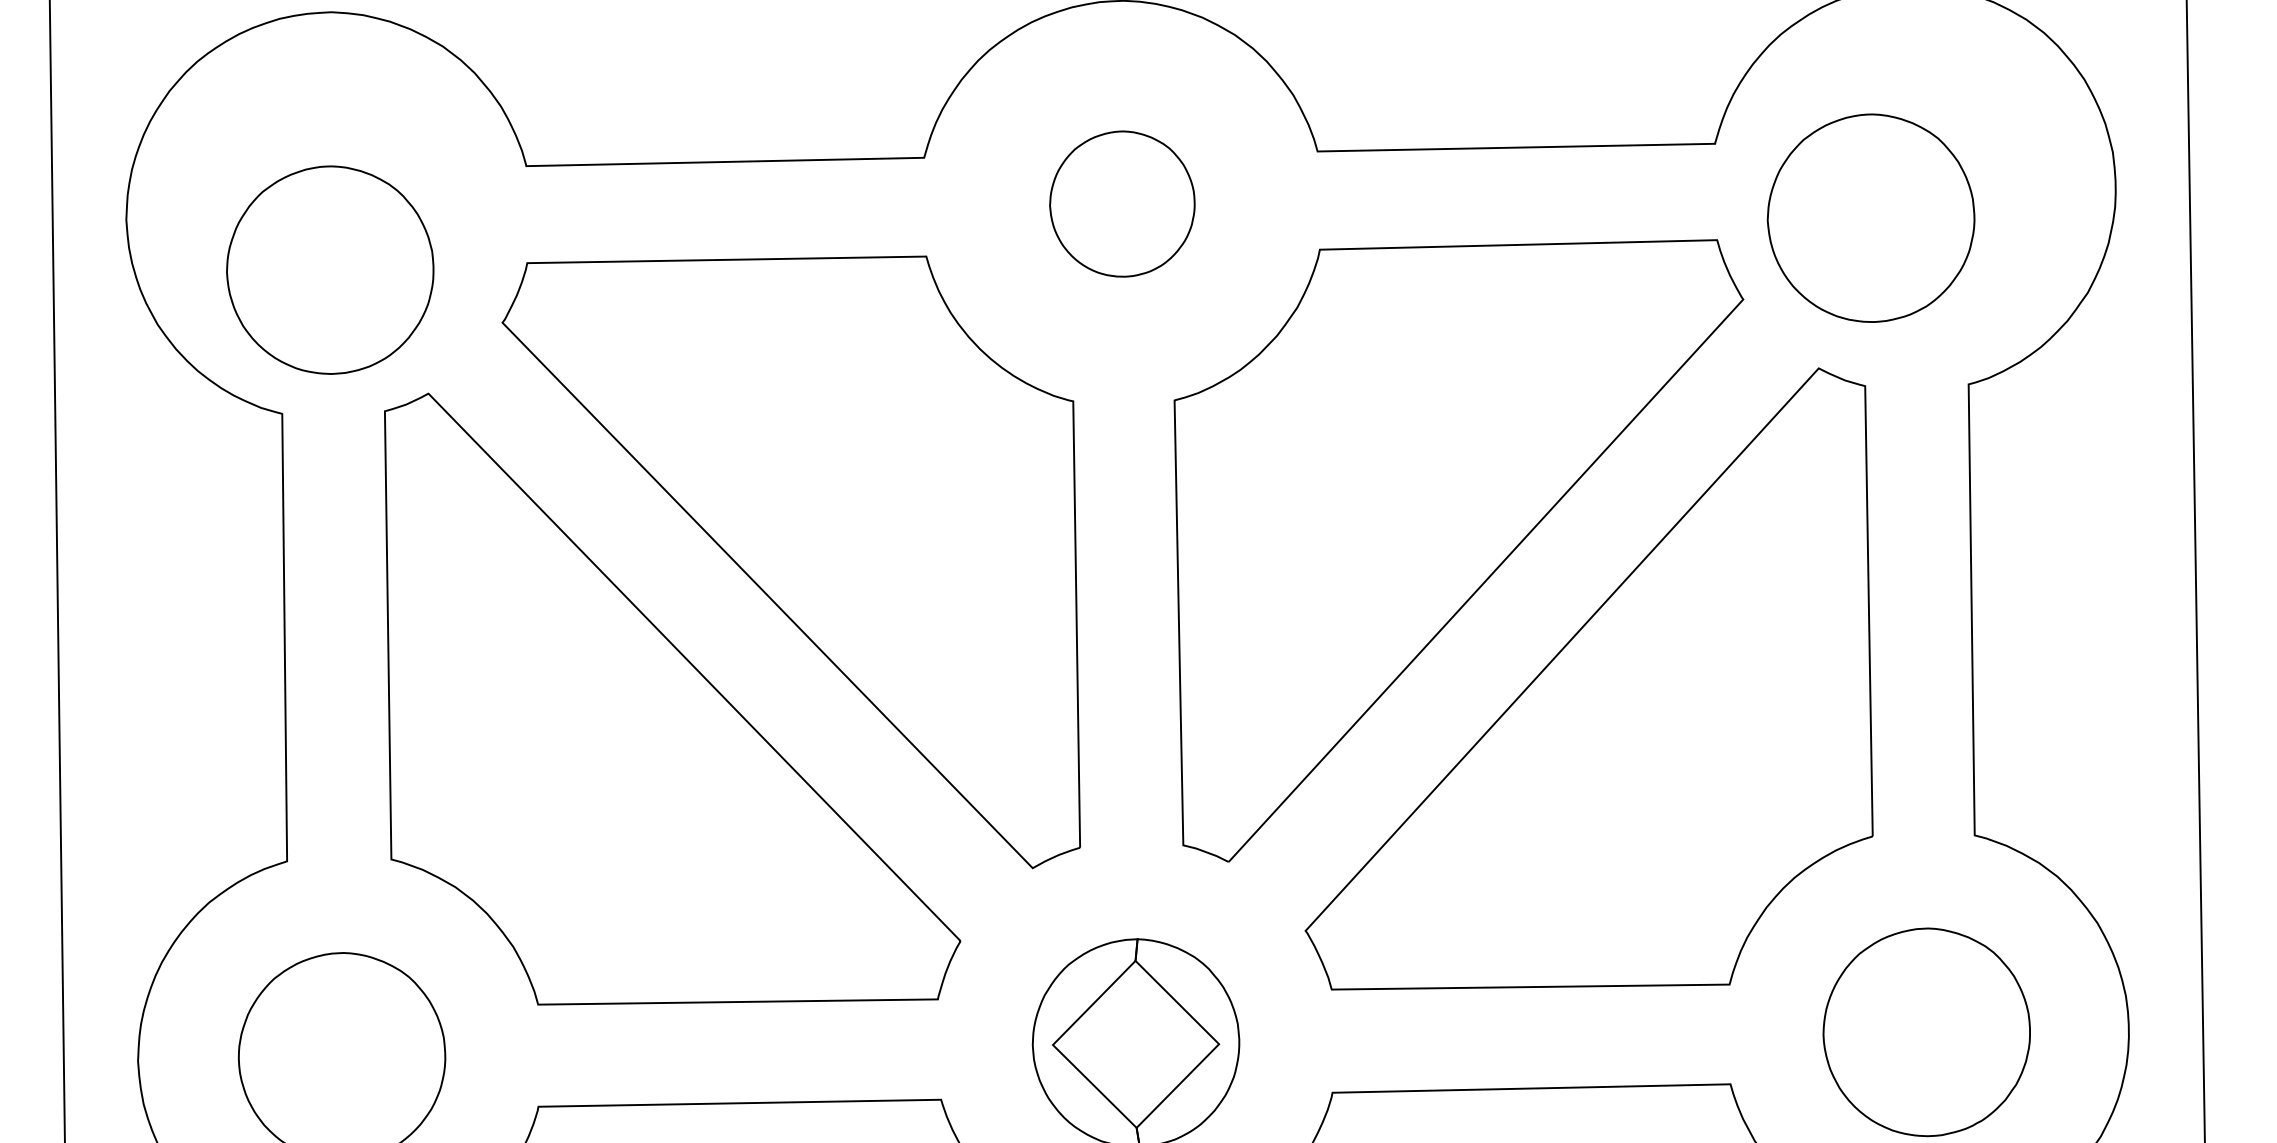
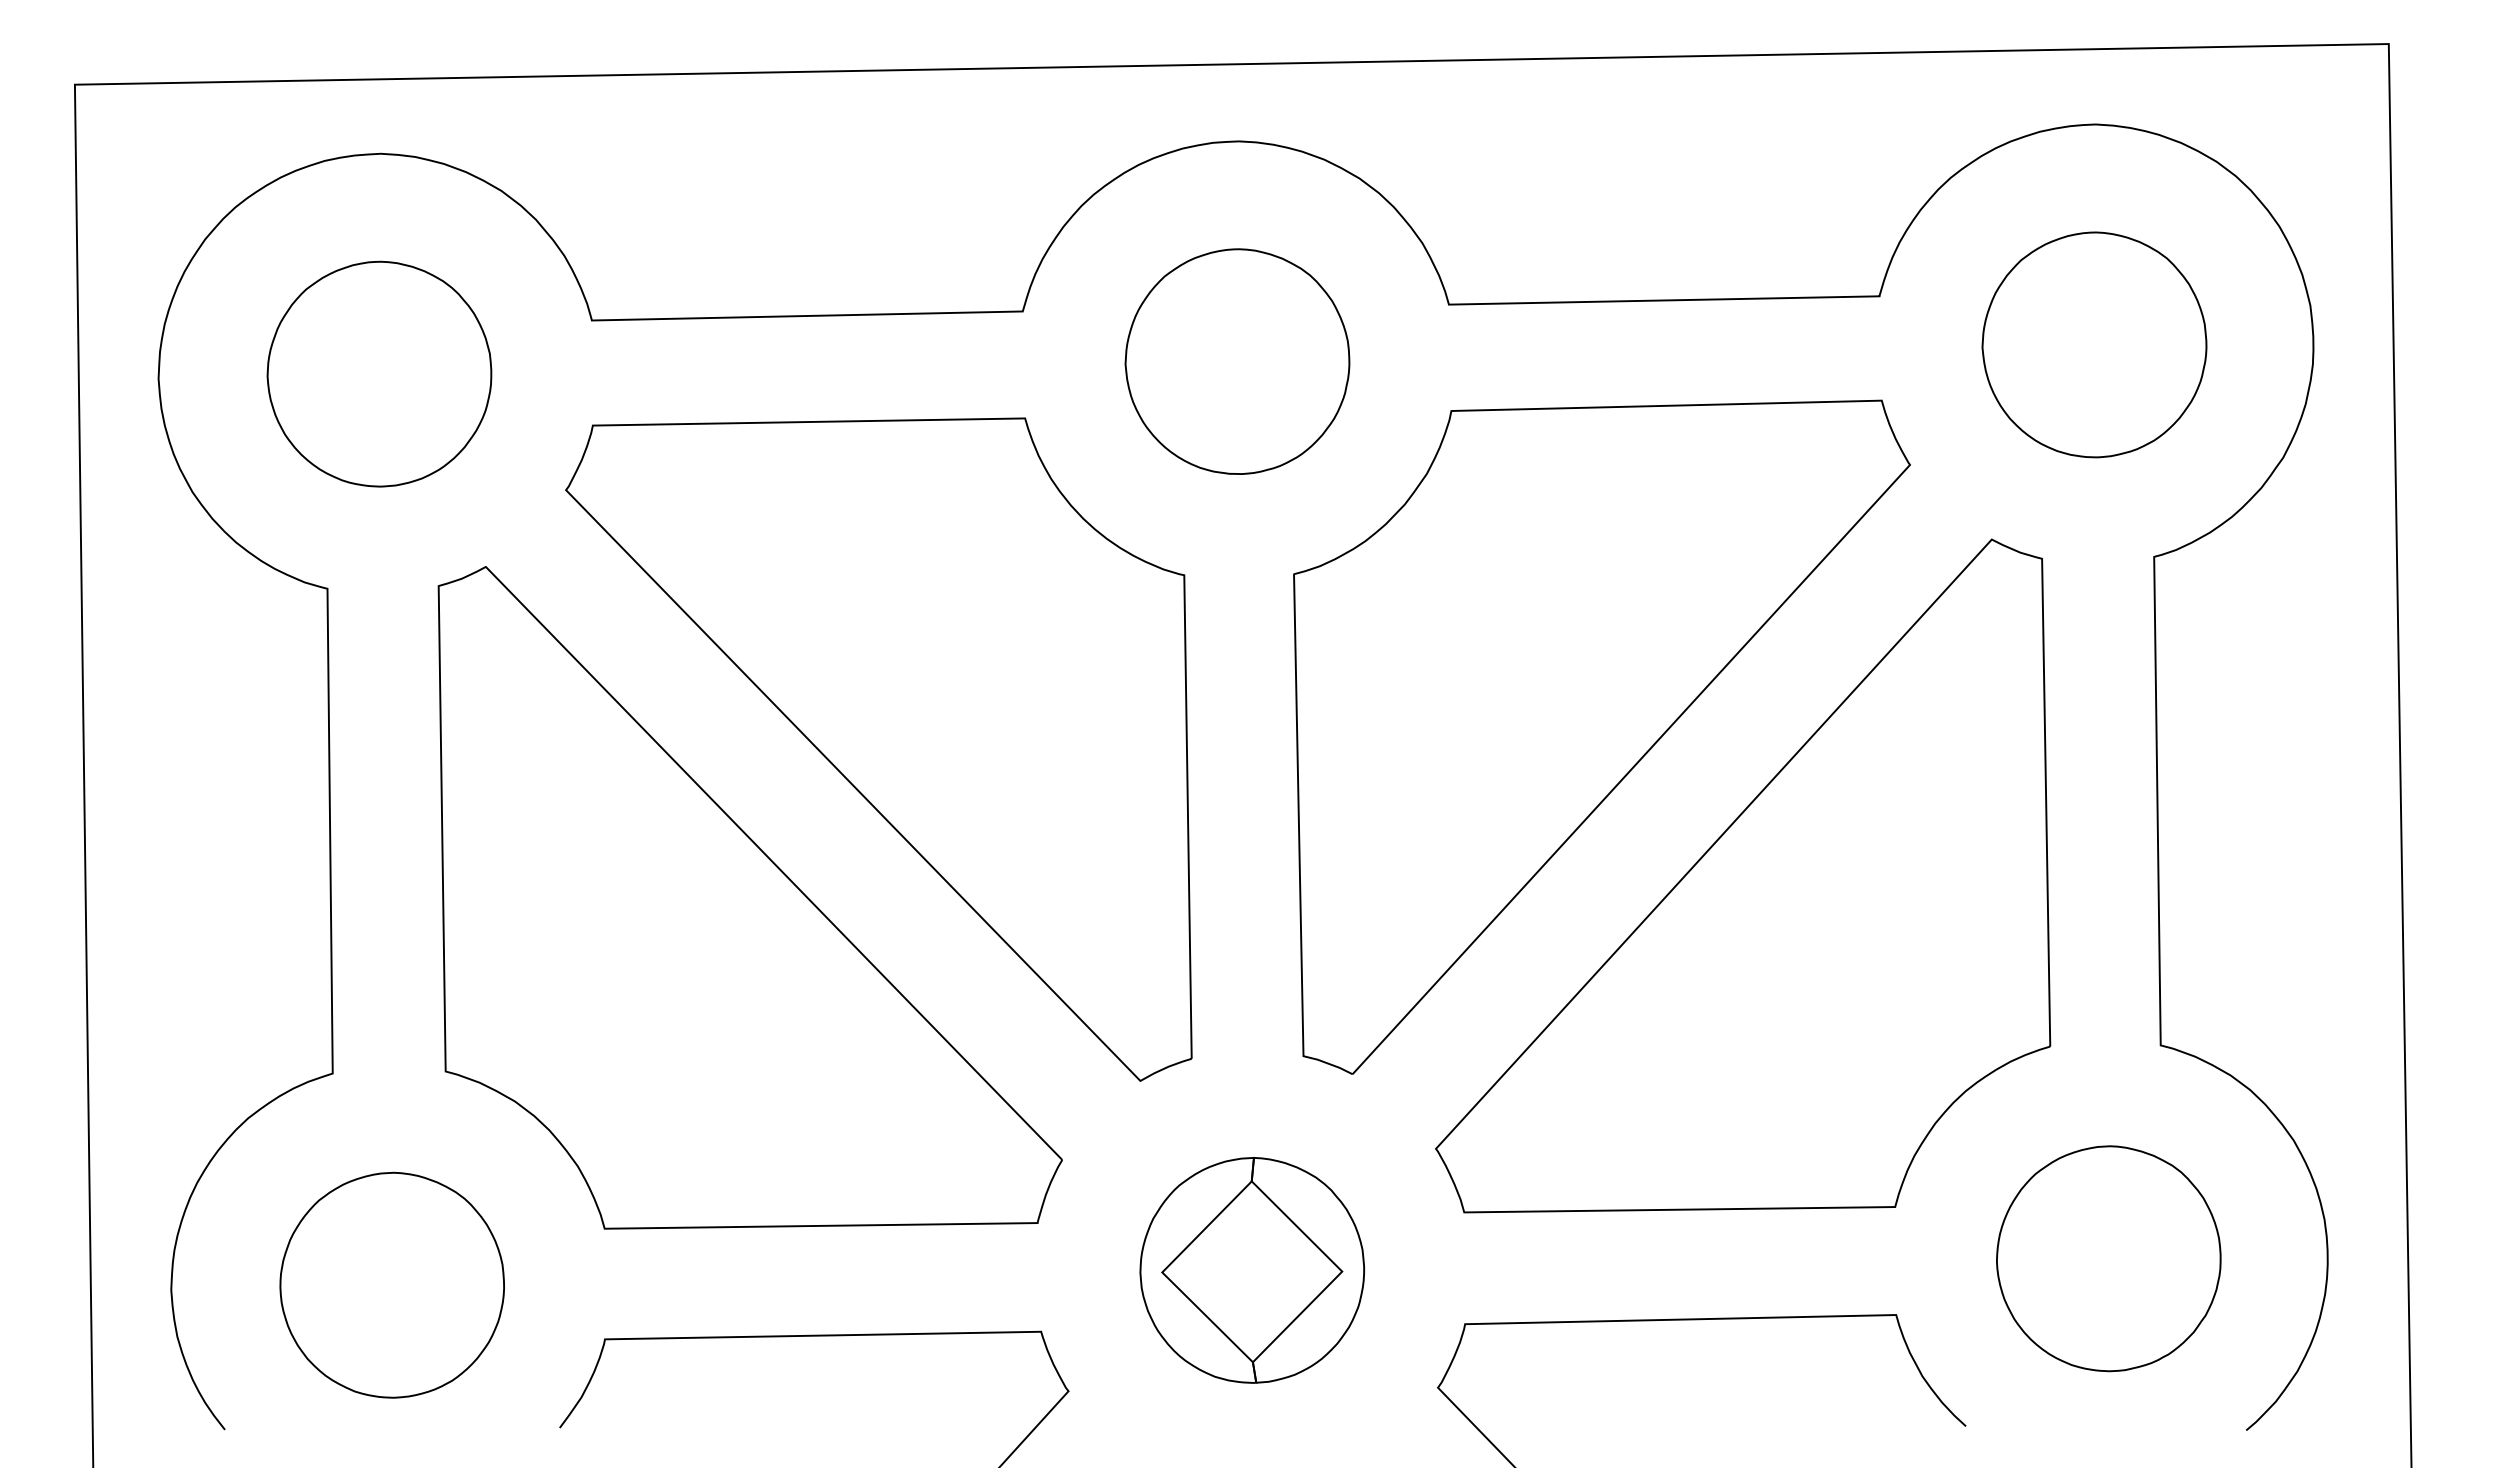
part: (1122, 204) -> (1237, 361), size x1.43
part: (1871, 217) -> (2094, 344), moved
part: (330, 269) -> (379, 373), moved

